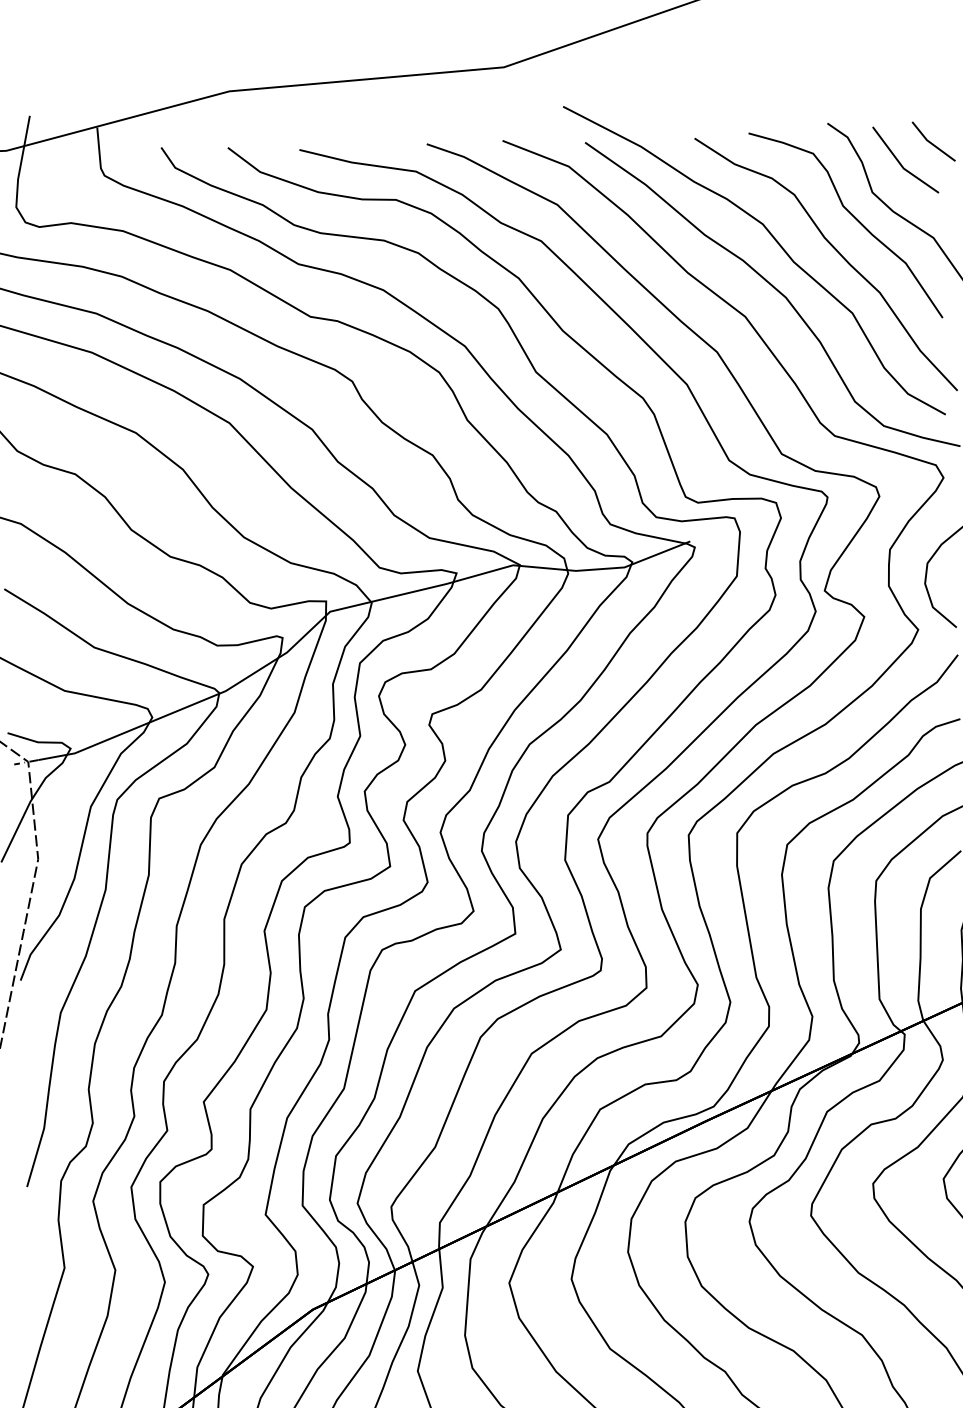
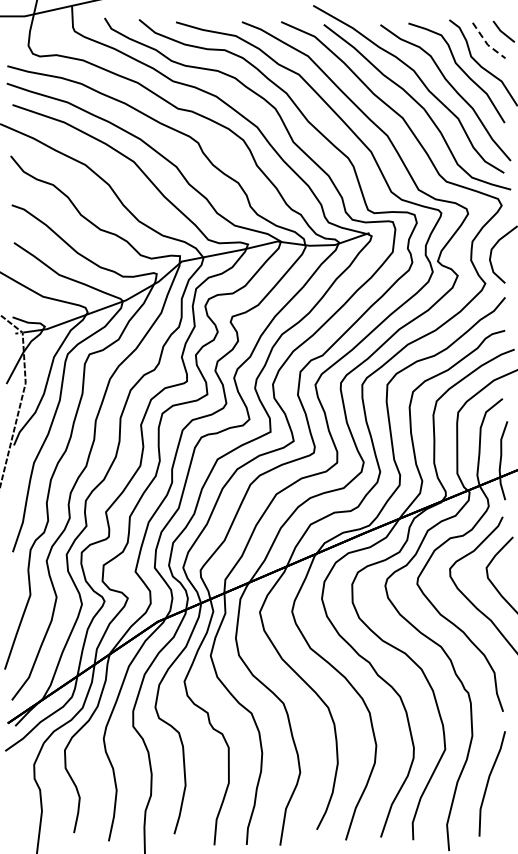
line: (902, 167) -> (487, 44), solid -> dashed

